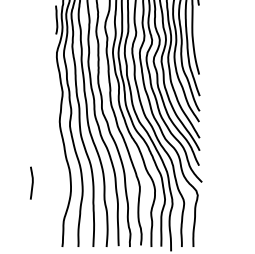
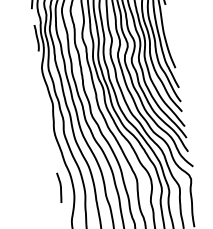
line: (31, 182) -> (59, 187), moved

